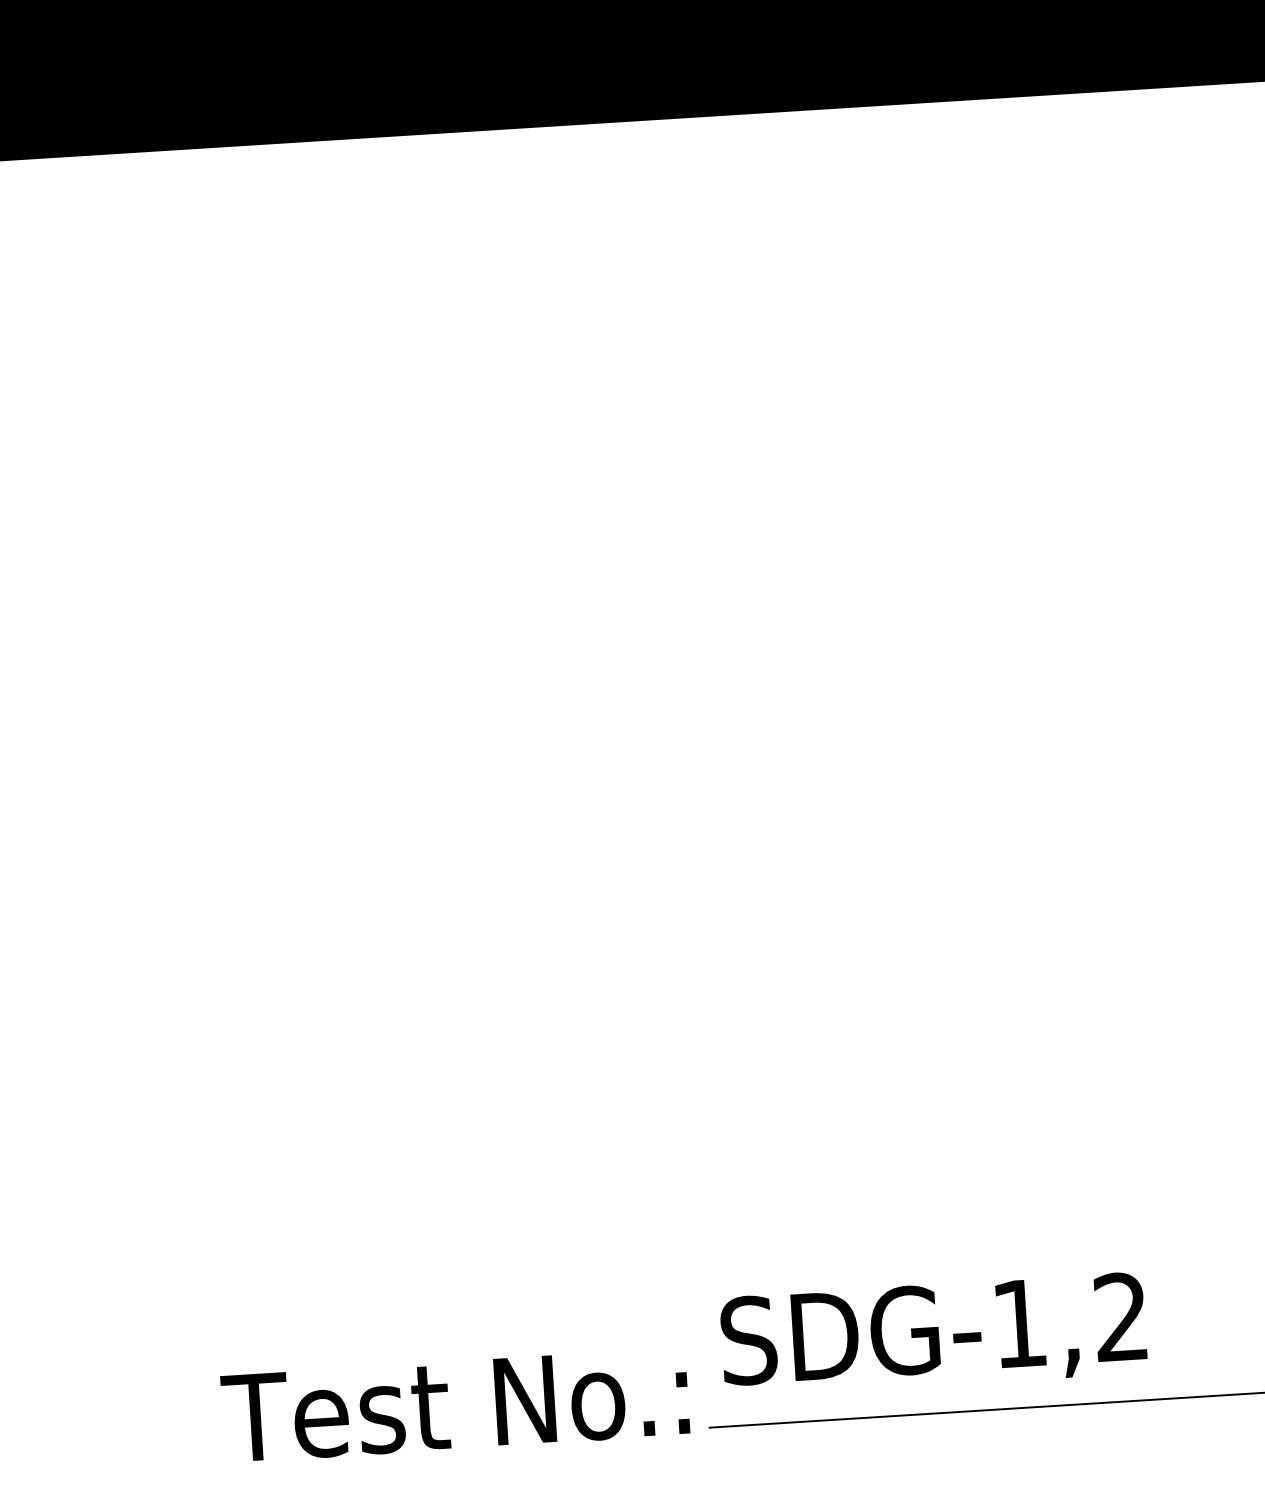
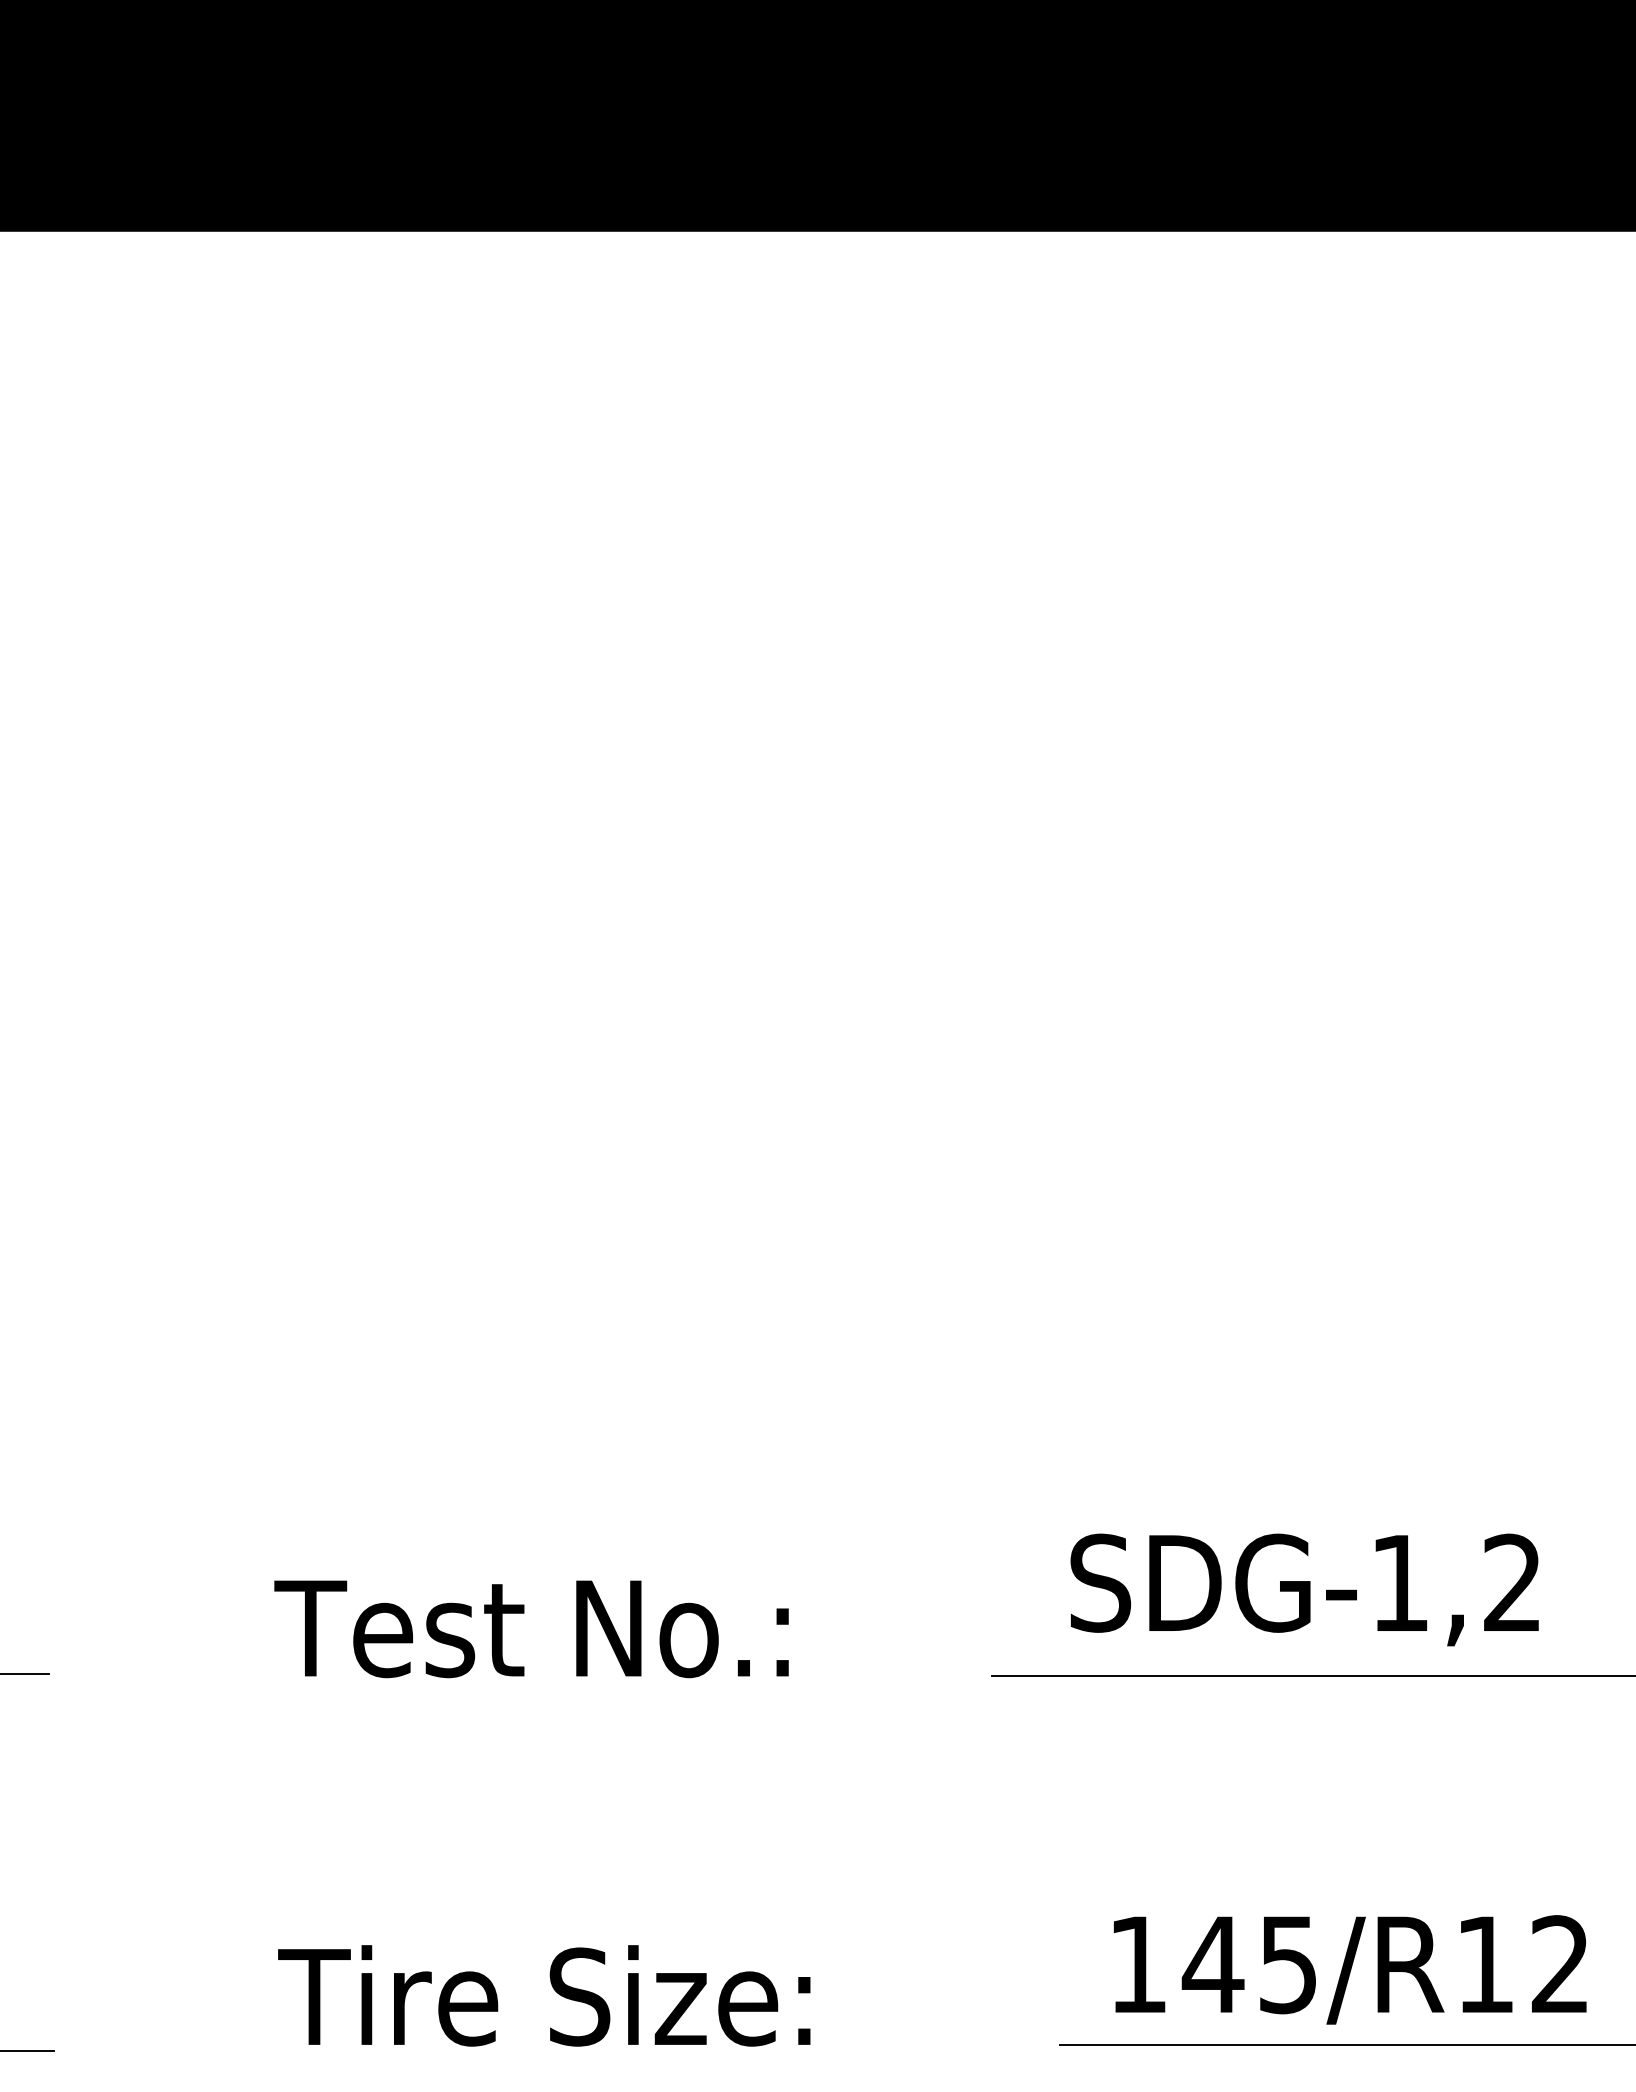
text: (933, 1334) -> (1304, 1589), moved
text: (455, 1405) -> (531, 1629), moved

